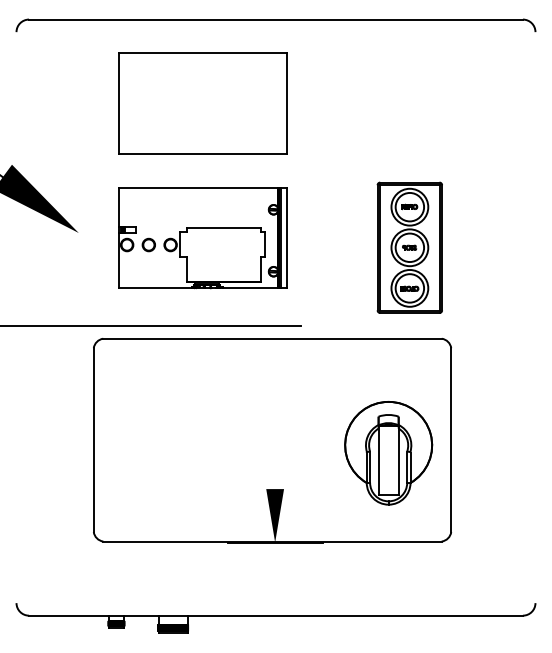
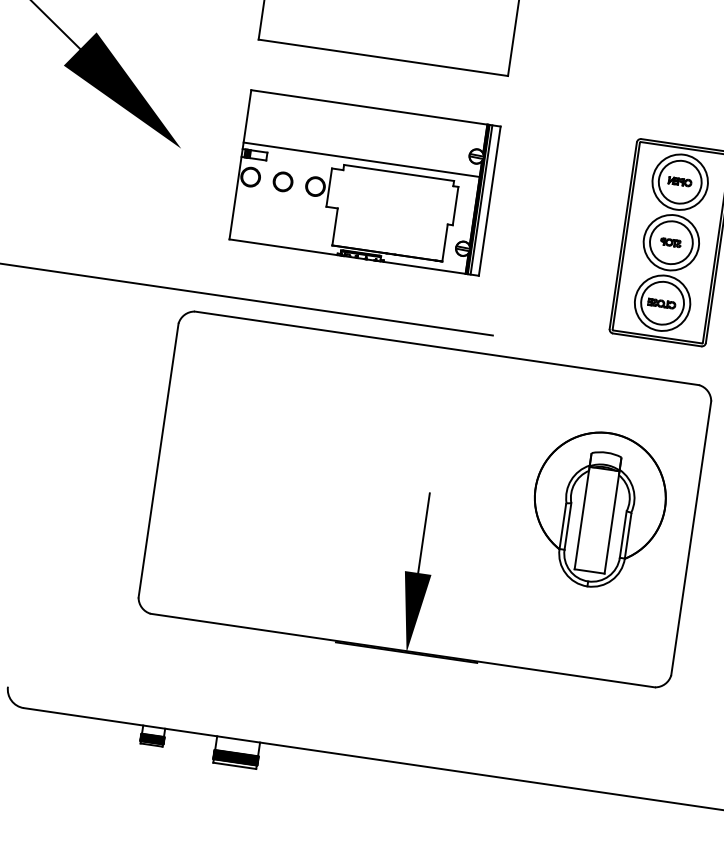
line: (198, 222) -> (361, 159), added
part: (388, 453) -> (598, 510), moved
line: (275, 462) -> (424, 533), added

